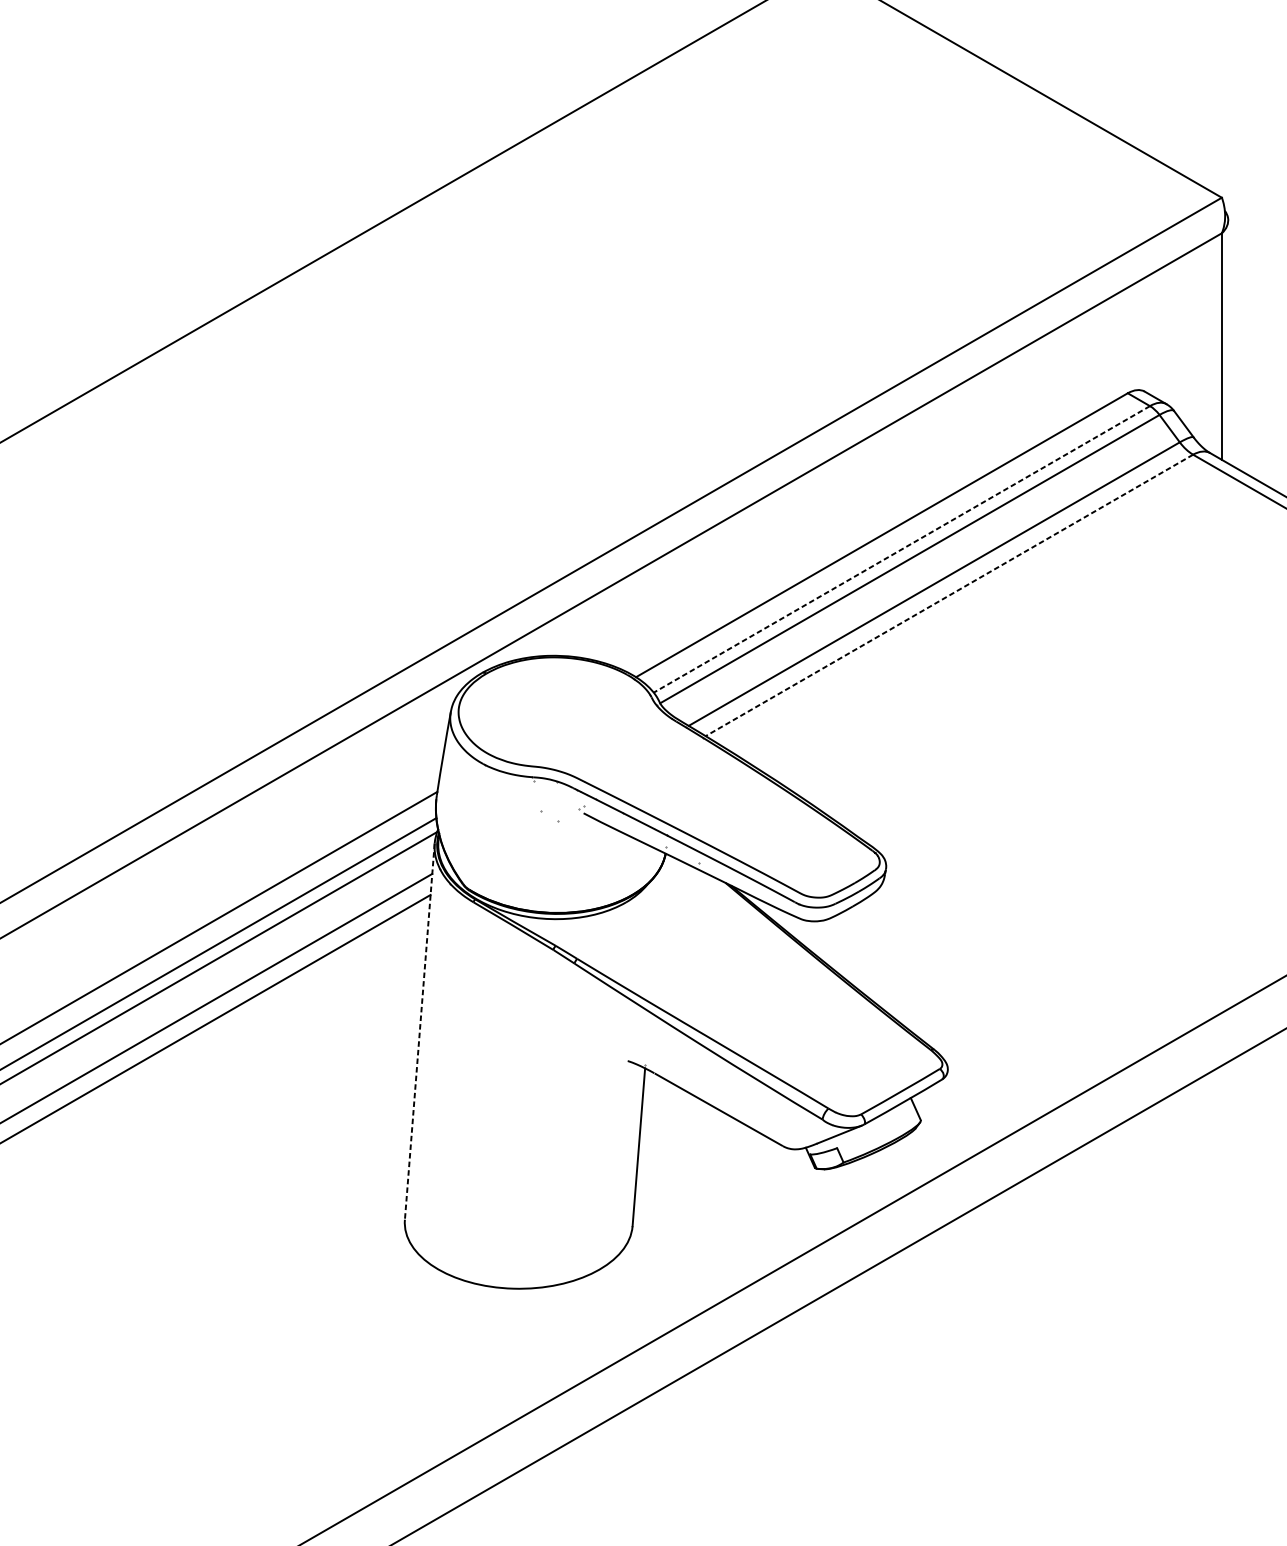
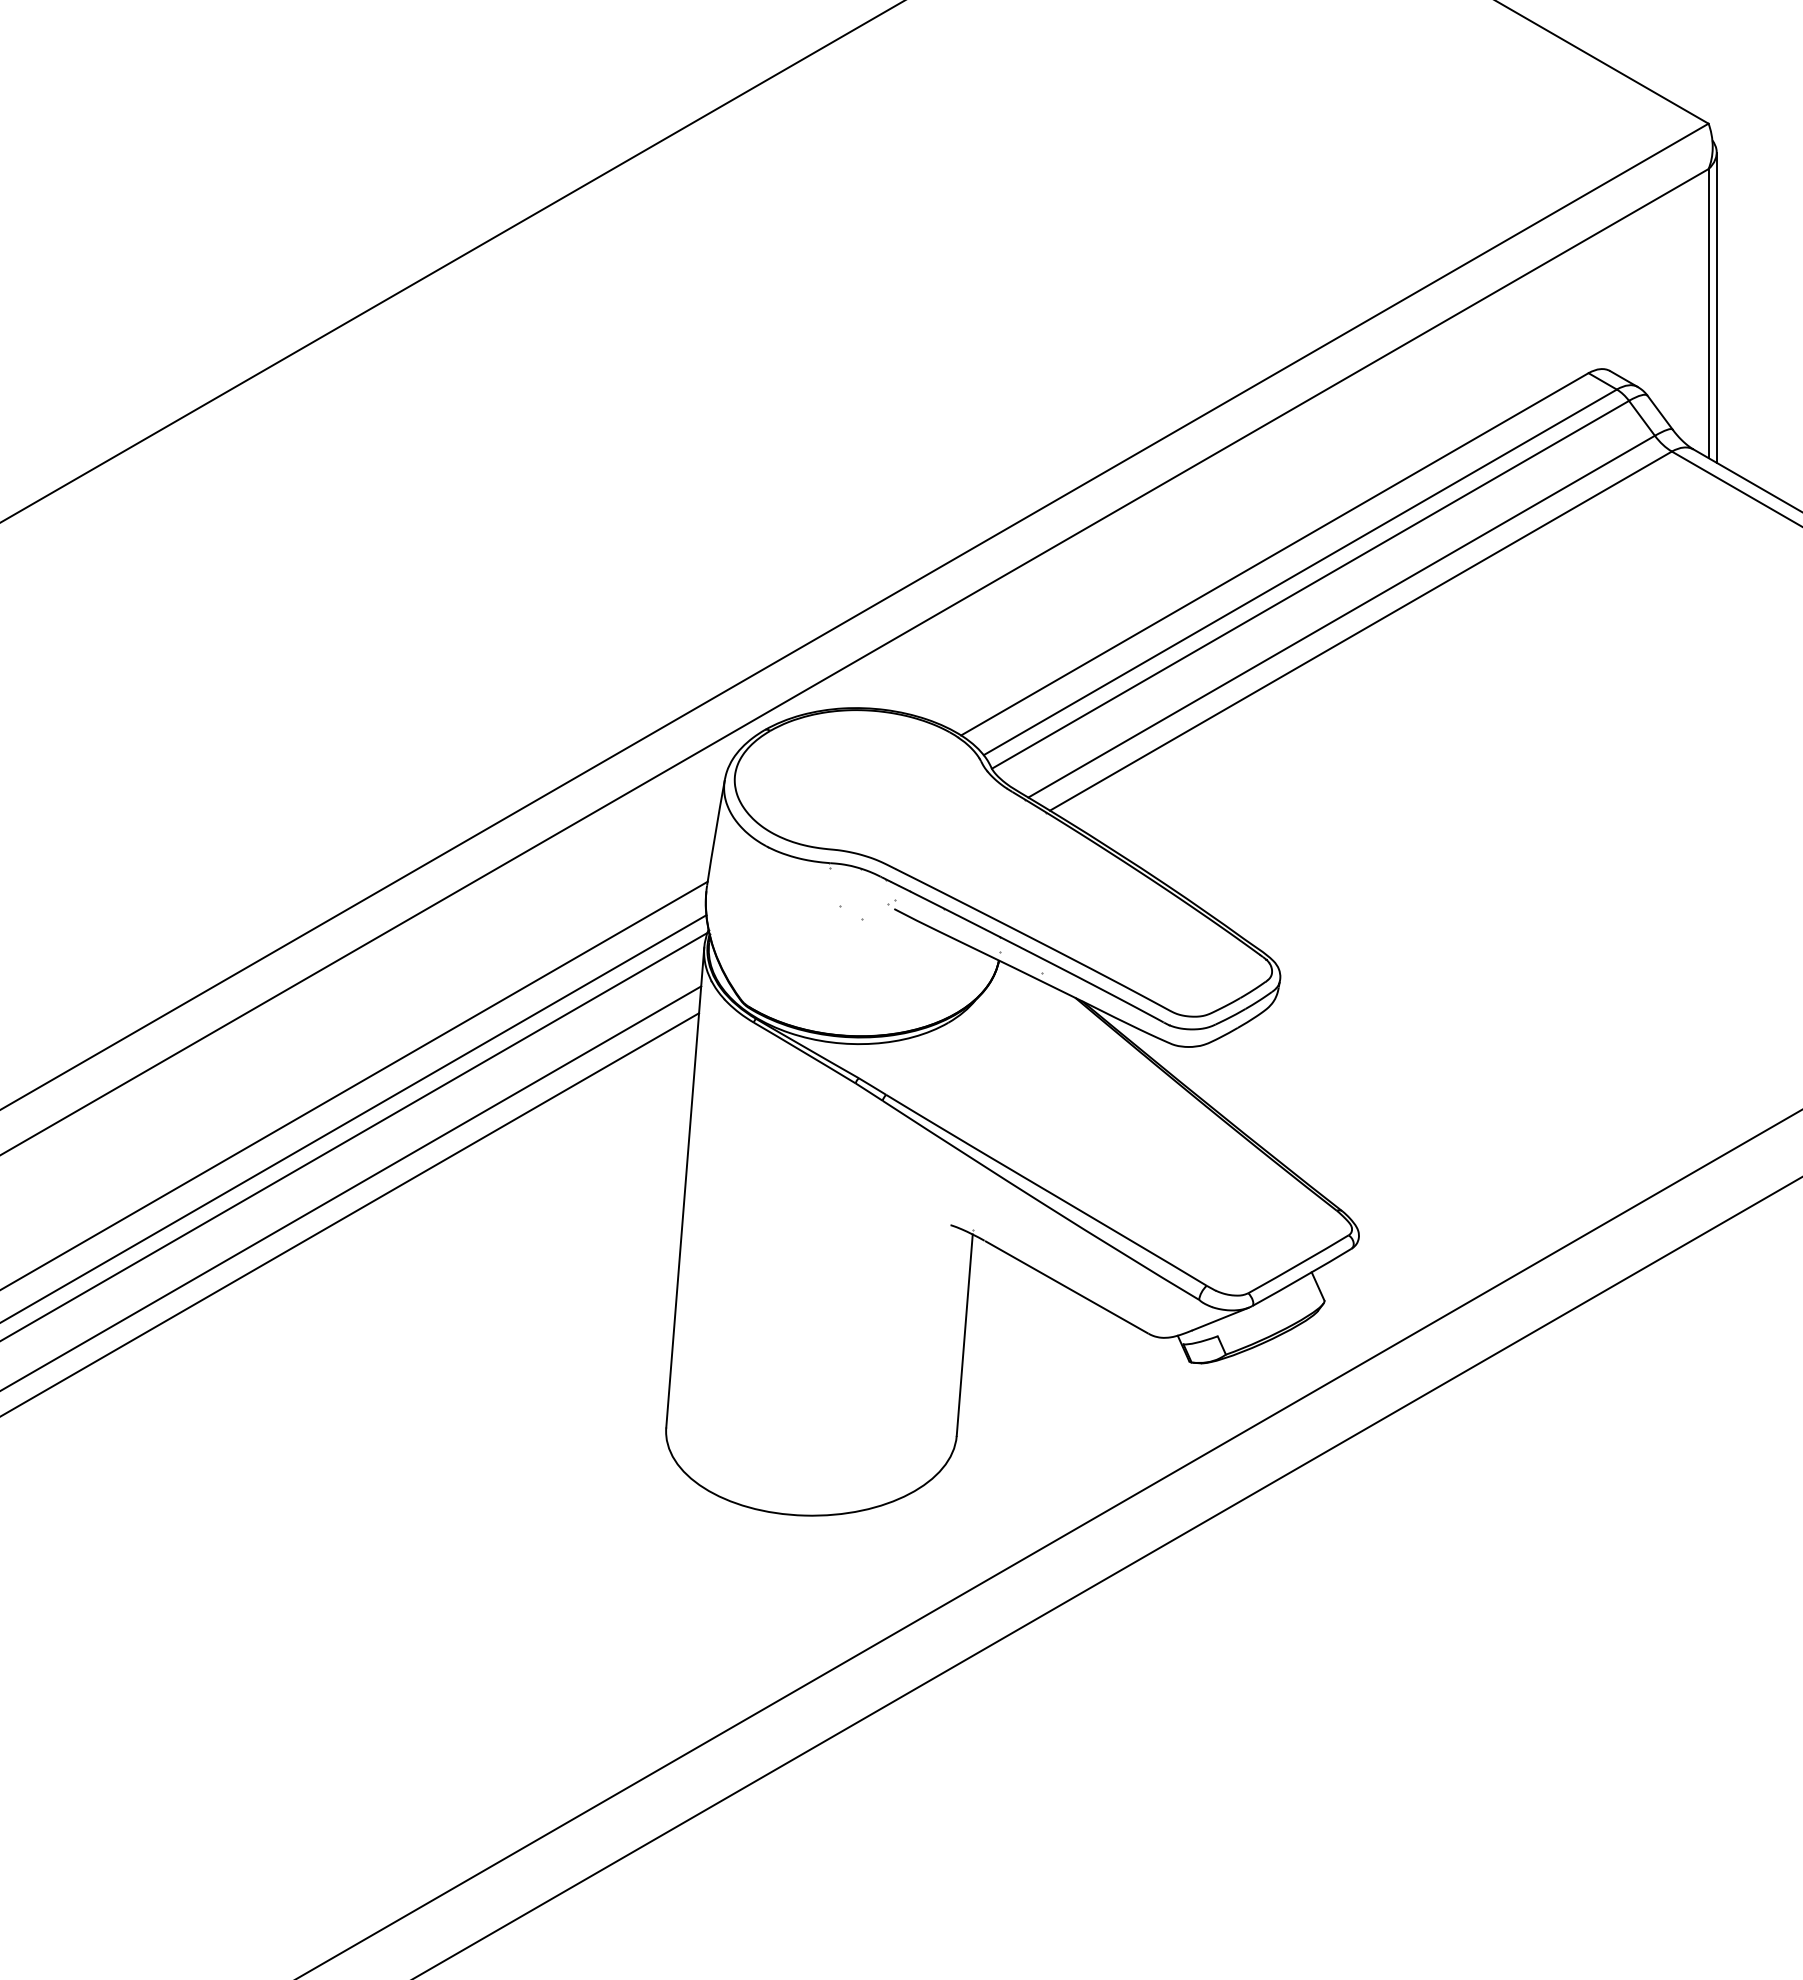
line: (1228, 341) -> (1716, 307), added
line: (902, 549) -> (1300, 572), dashed -> solid
line: (949, 595) -> (1360, 631), dashed -> solid
line: (419, 1031) -> (685, 1187), dashed -> solid

